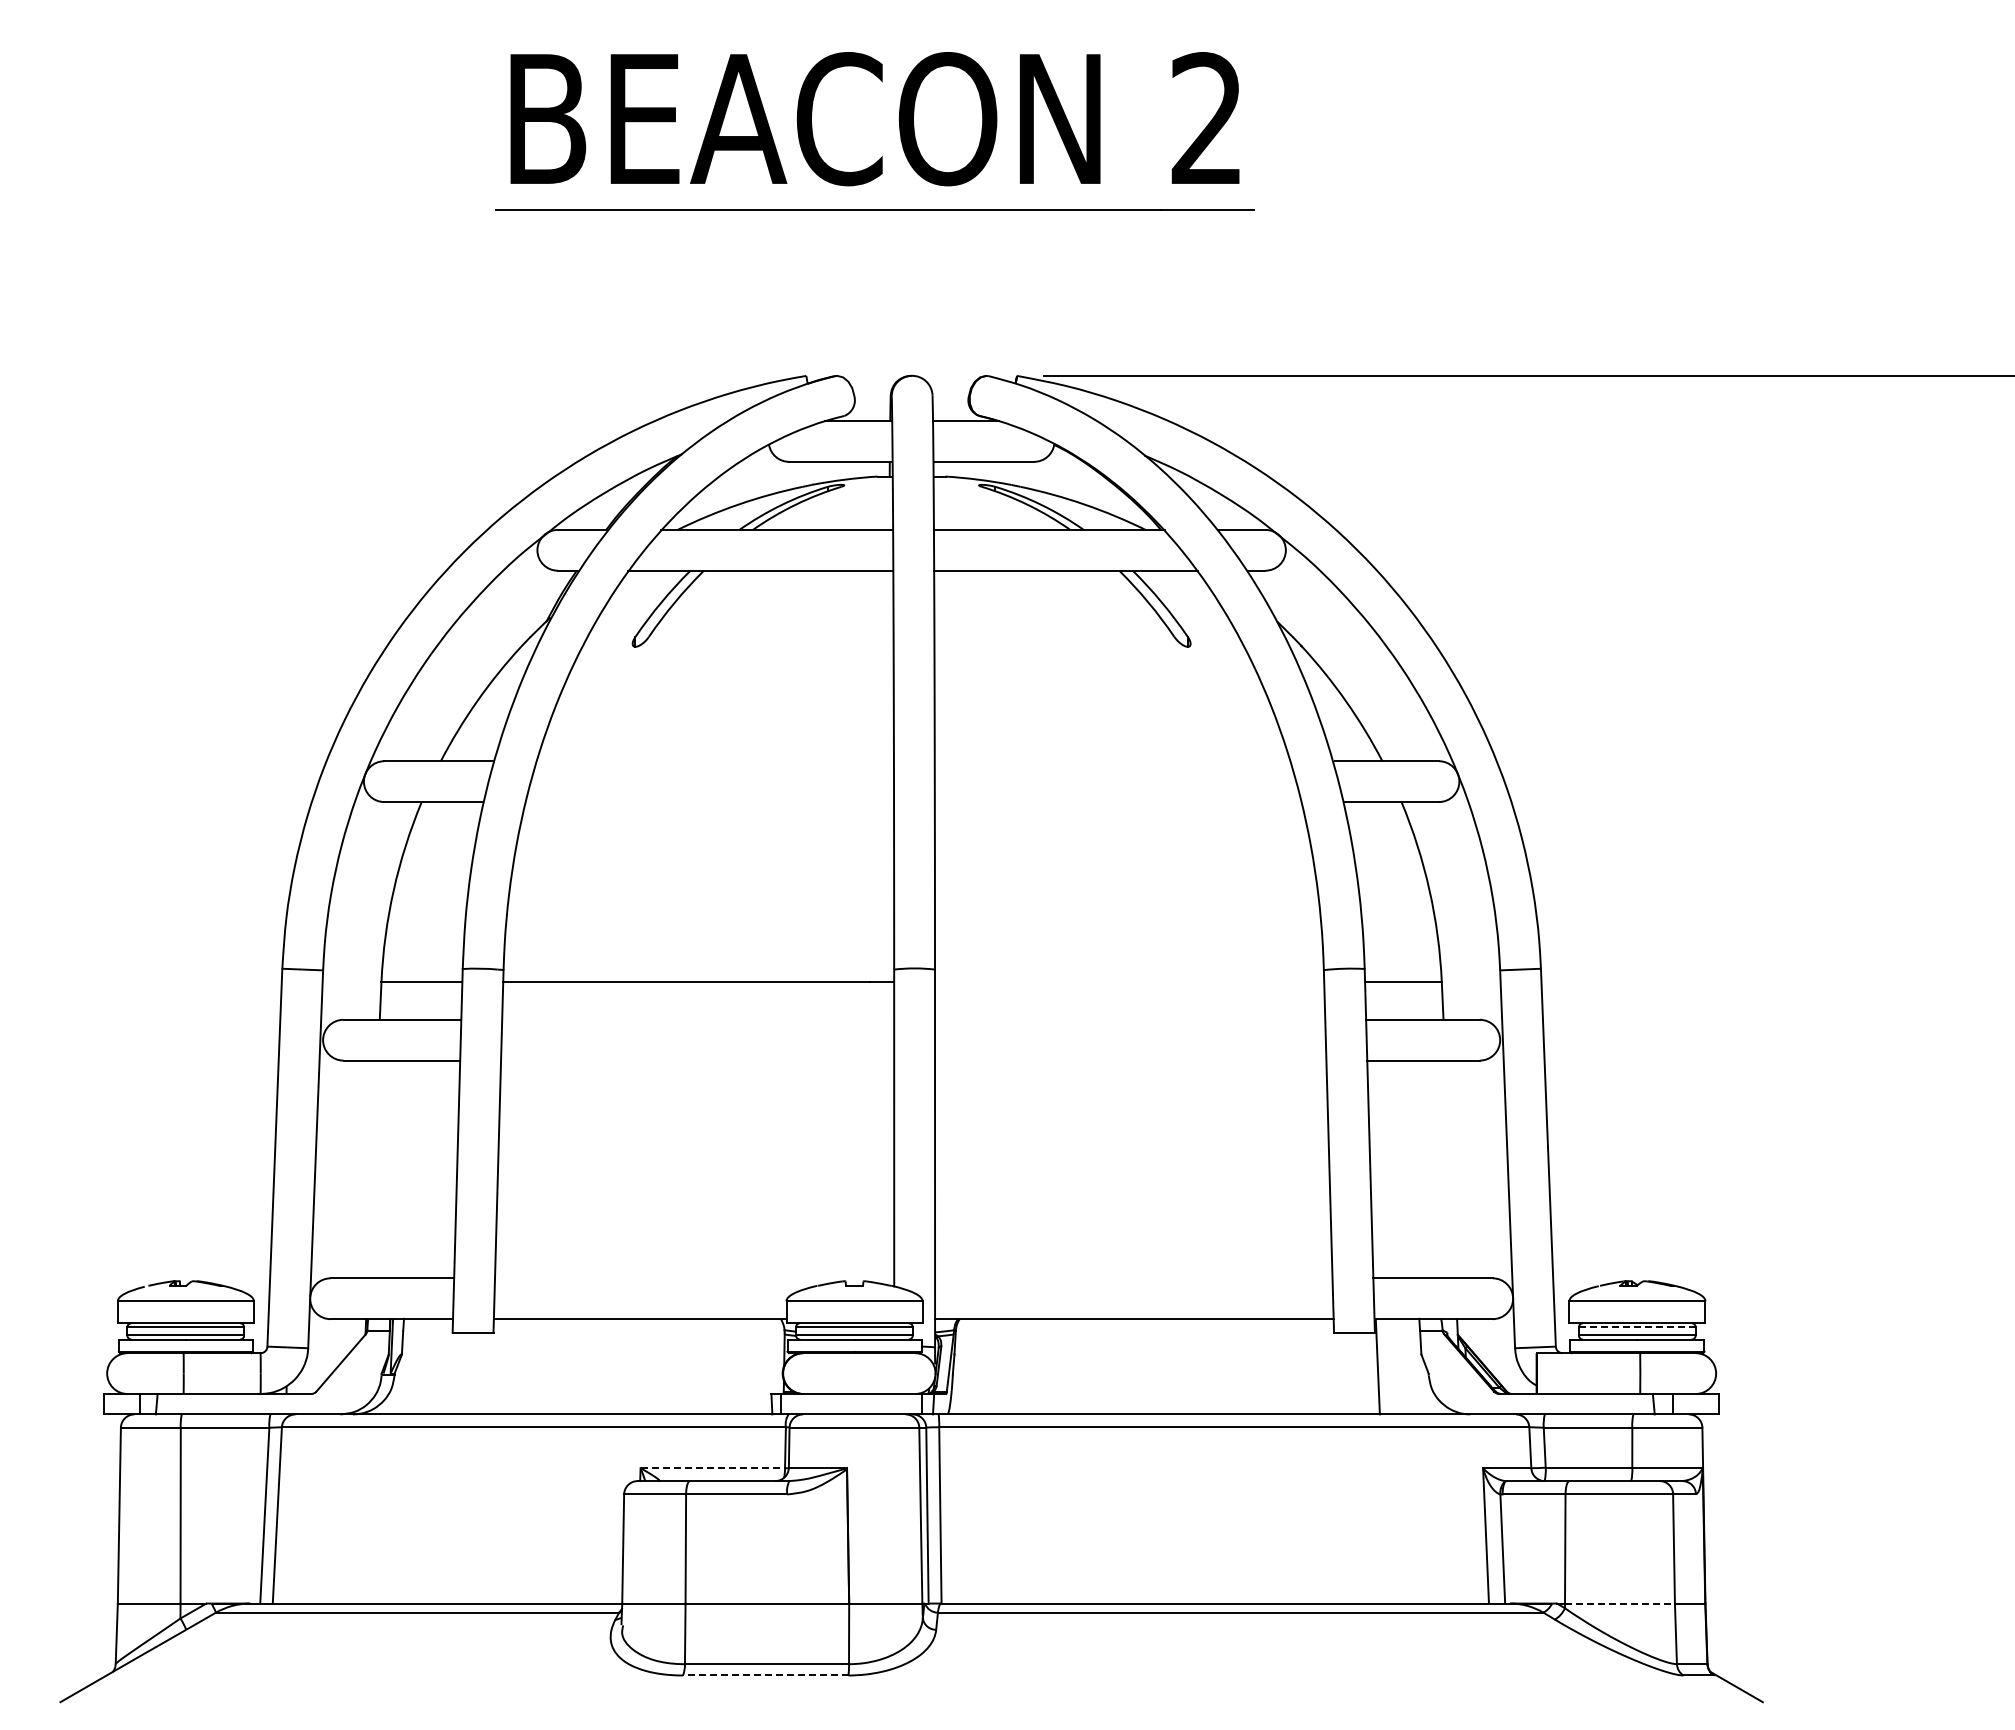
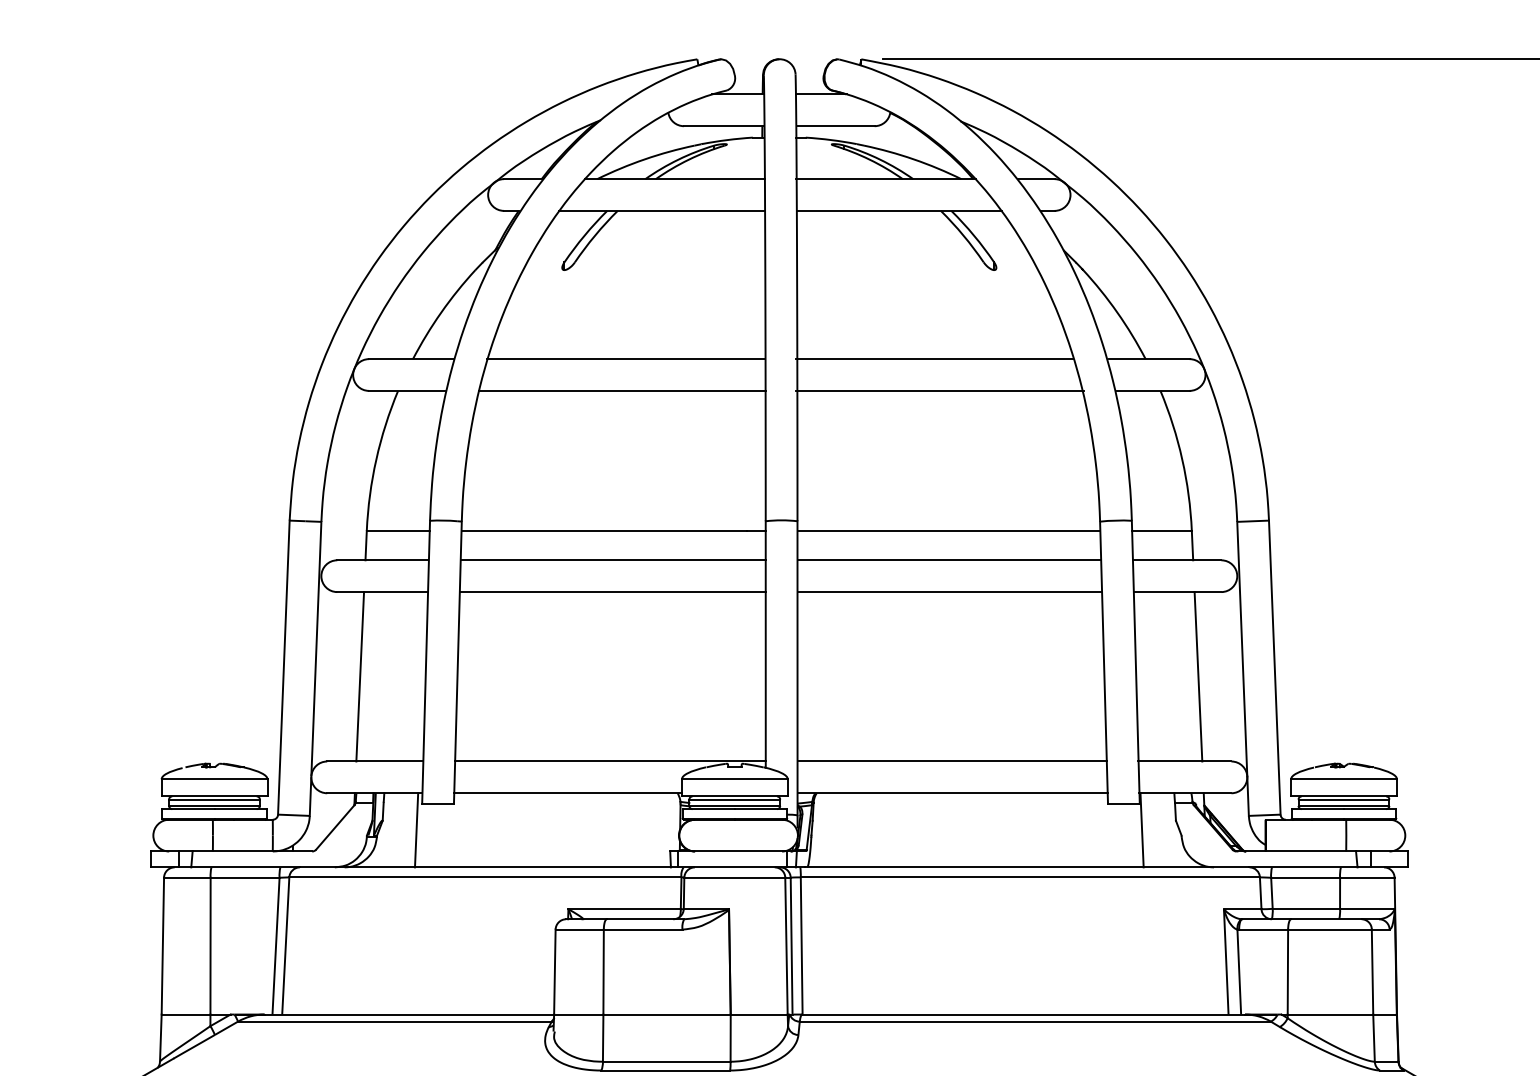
line: (714, 761) -> (625, 359), added
line: (1110, 761) -> (934, 359), added
line: (709, 802) -> (622, 391), added
line: (1118, 802) -> (940, 391), added
line: (1129, 982) -> (948, 531), added
line: (698, 1019) -> (613, 560), added
line: (1130, 1019) -> (949, 560), added
line: (697, 1060) -> (612, 592), added
line: (1130, 1060) -> (949, 592), added
line: (372, 1169) -> (359, 676), added
line: (1450, 1169) -> (1198, 676), added
line: (694, 1278) -> (610, 761), added
line: (1133, 1278) -> (951, 761), added
line: (1636, 1327) -> (1343, 799), dashed -> solid
line: (445, 1366) -> (416, 830), added
line: (713, 1468) -> (625, 909), dashed -> solid
line: (1619, 1603) -> (1330, 1014), dashed -> solid
line: (765, 1675) -> (665, 1070), dashed -> solid

